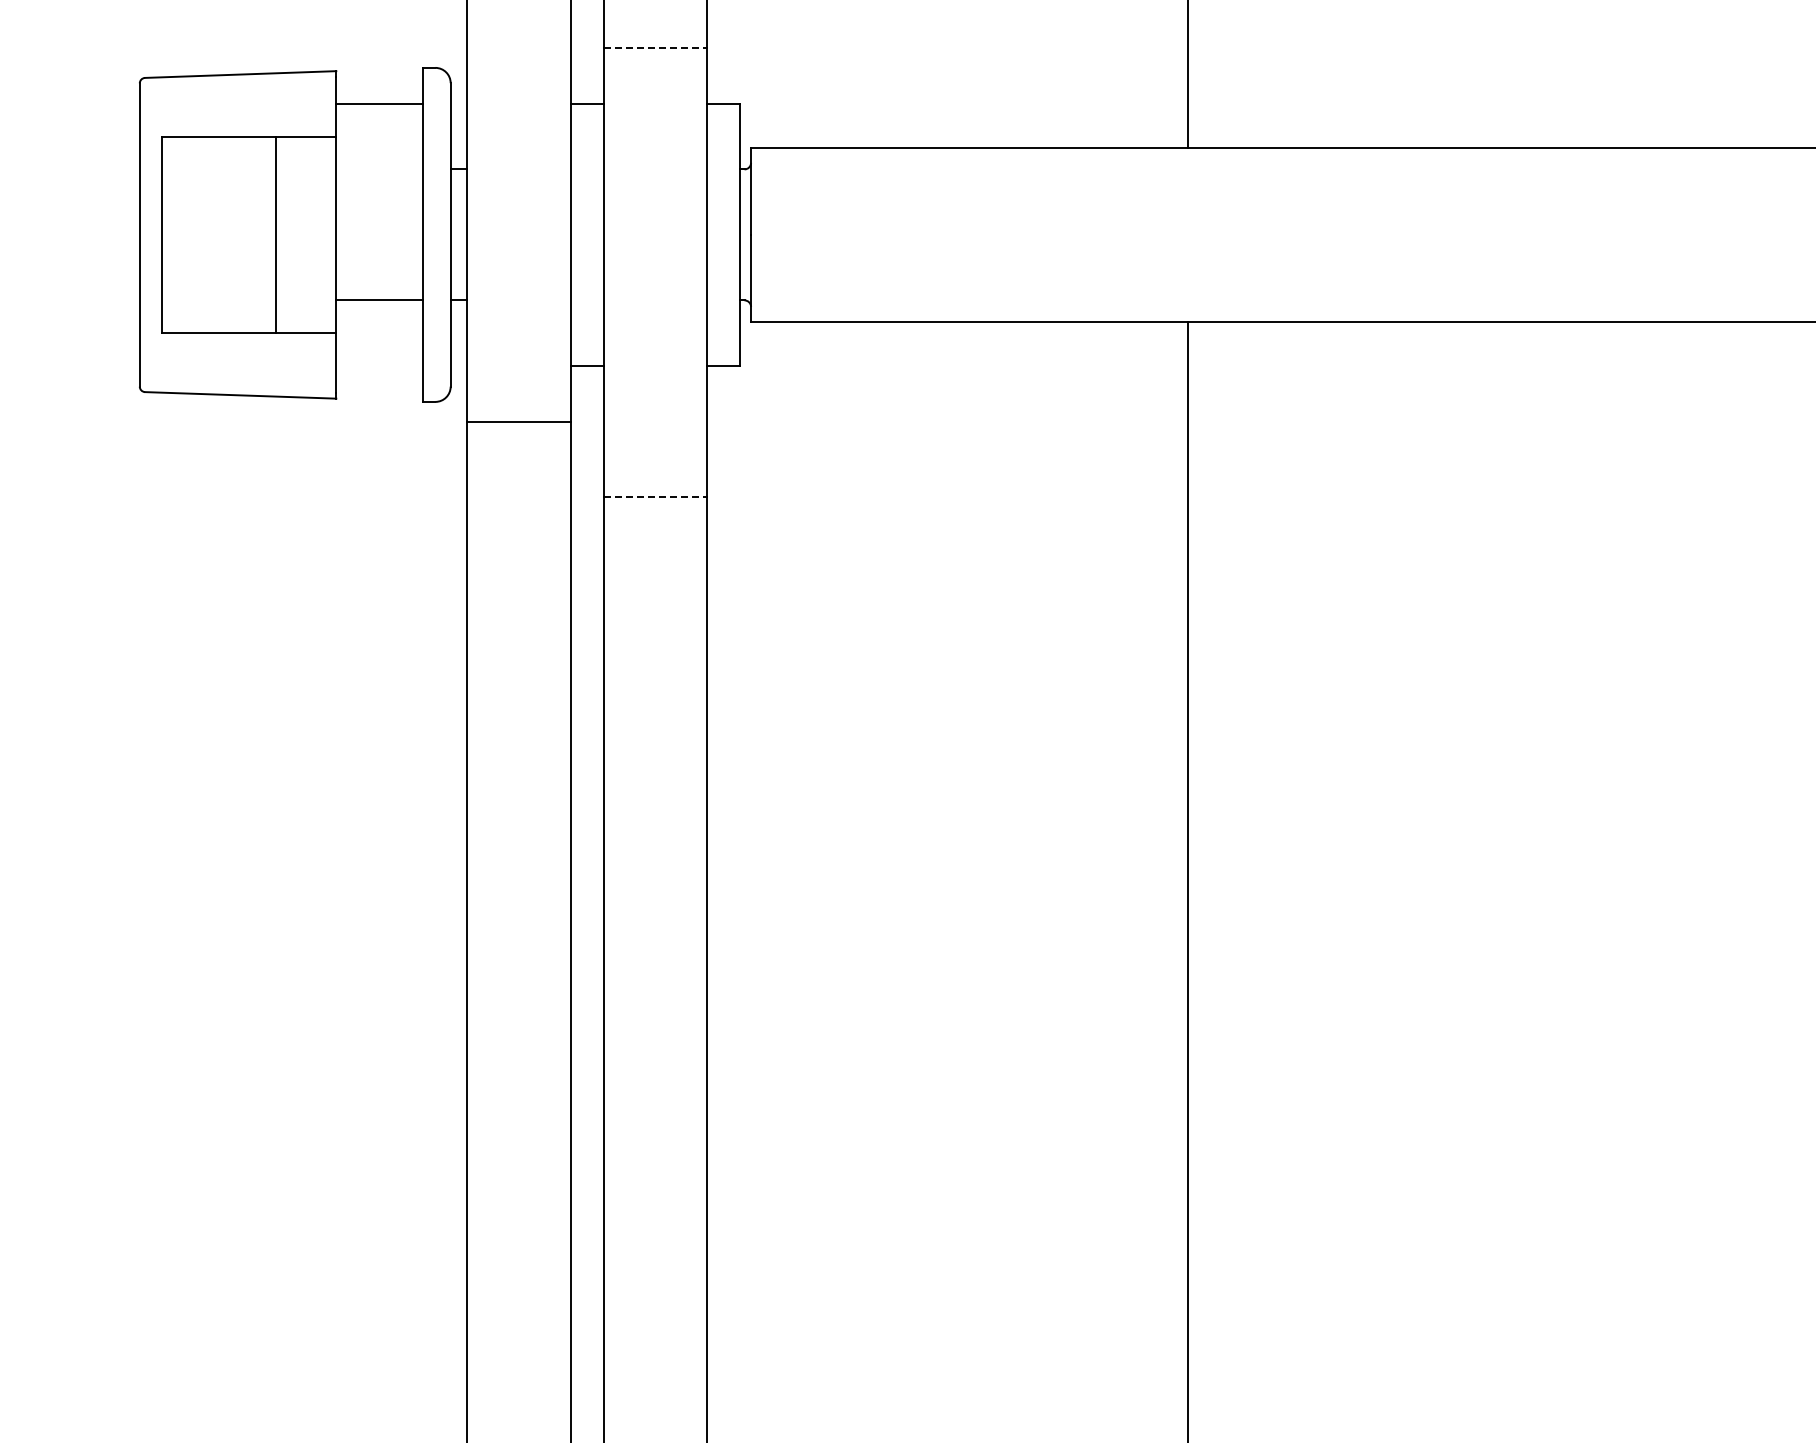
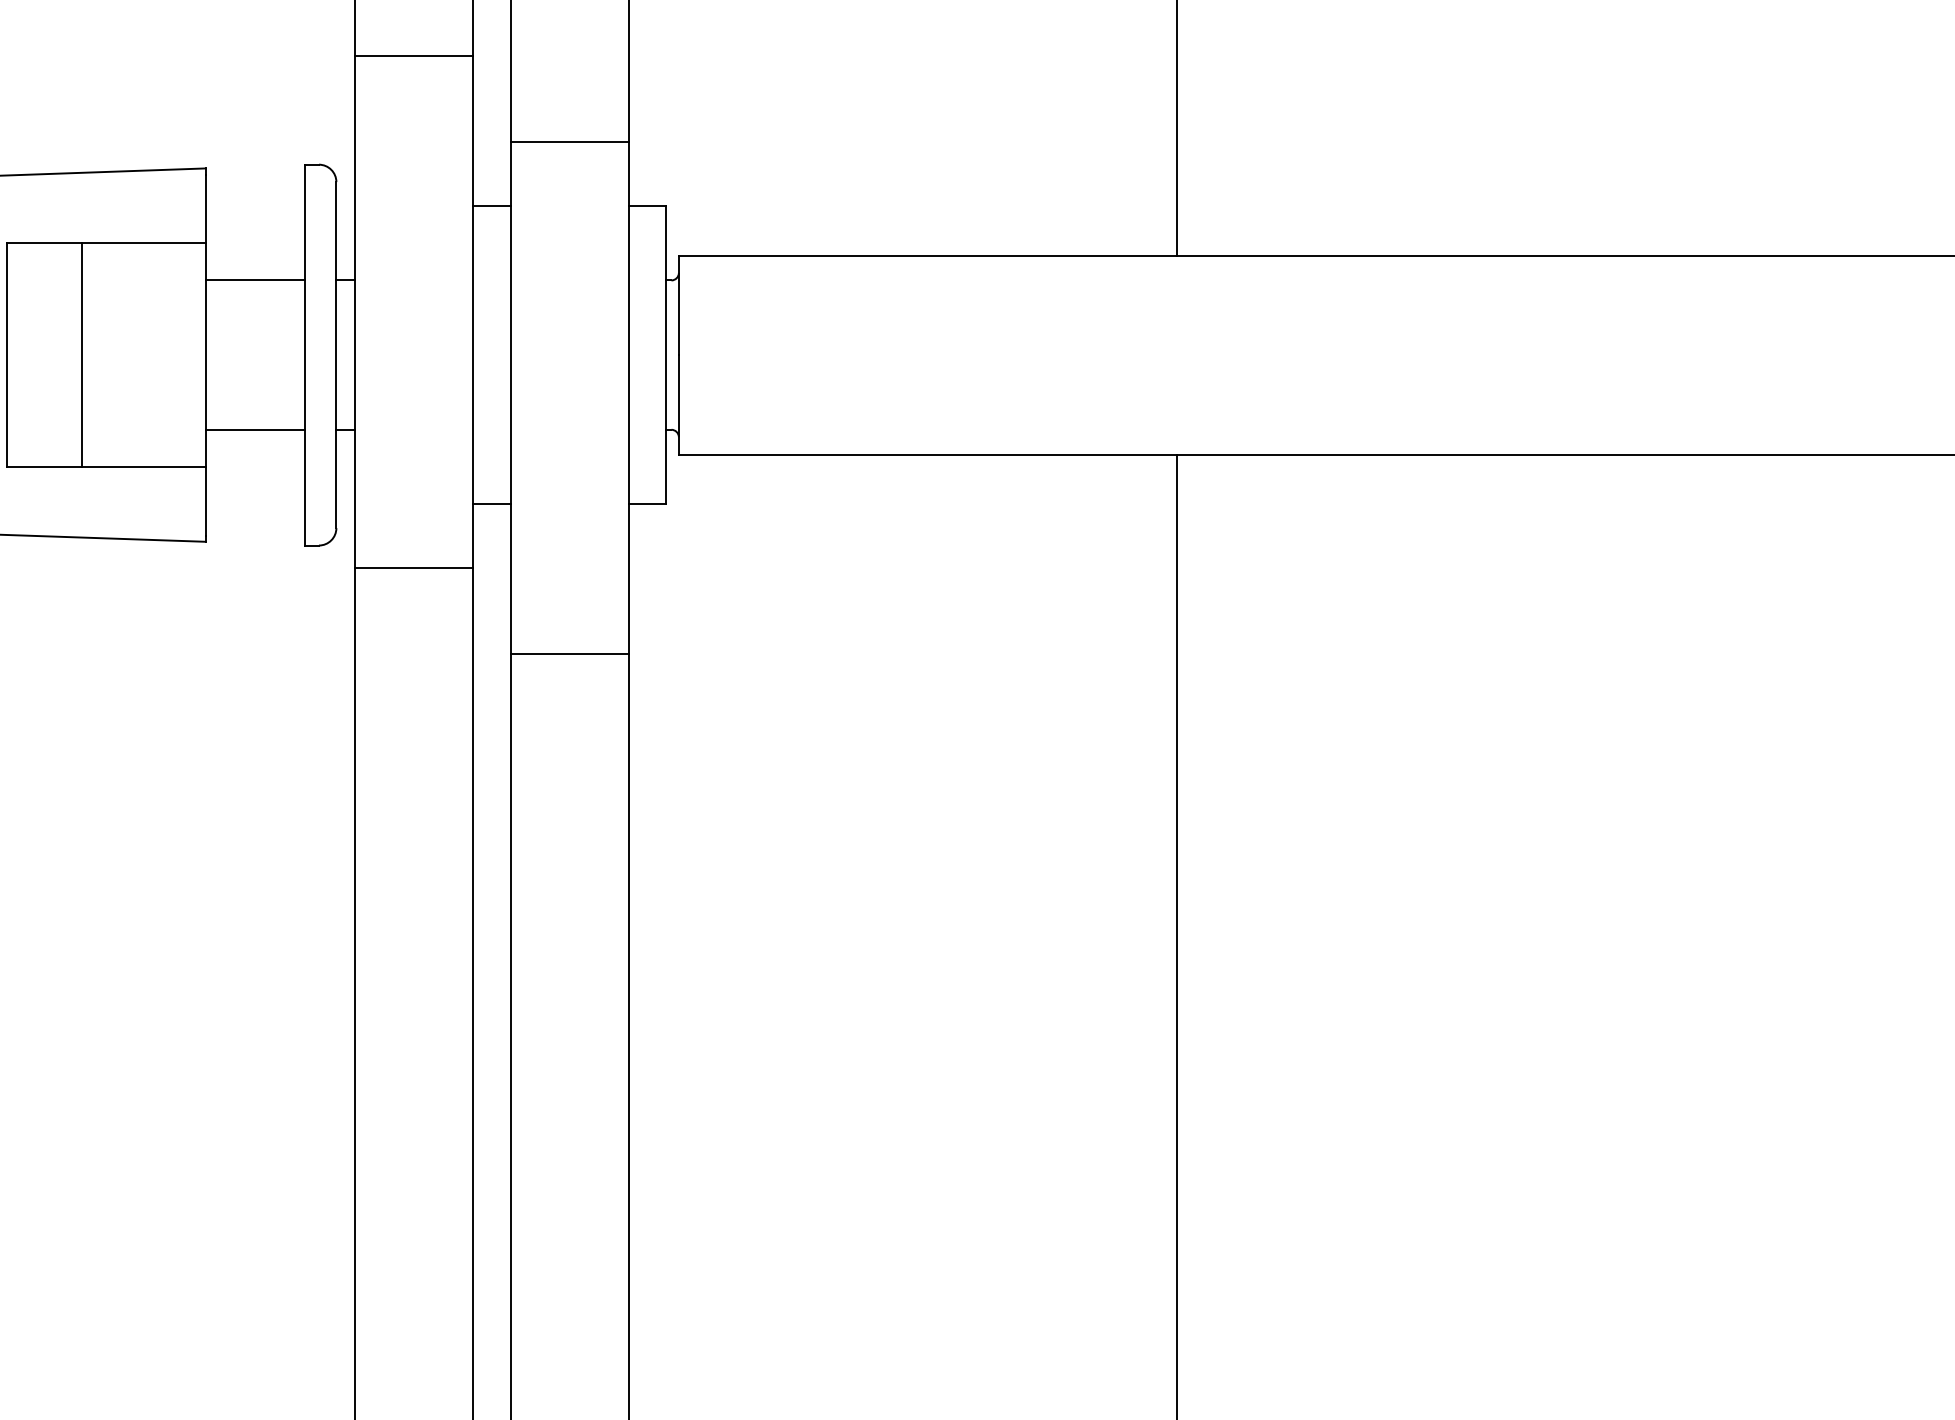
line: (655, 48) -> (569, 142), dashed -> solid
line: (379, 104) -> (255, 280), moved
line: (276, 234) -> (81, 354), moved
line: (655, 496) -> (569, 653), dashed -> solid

